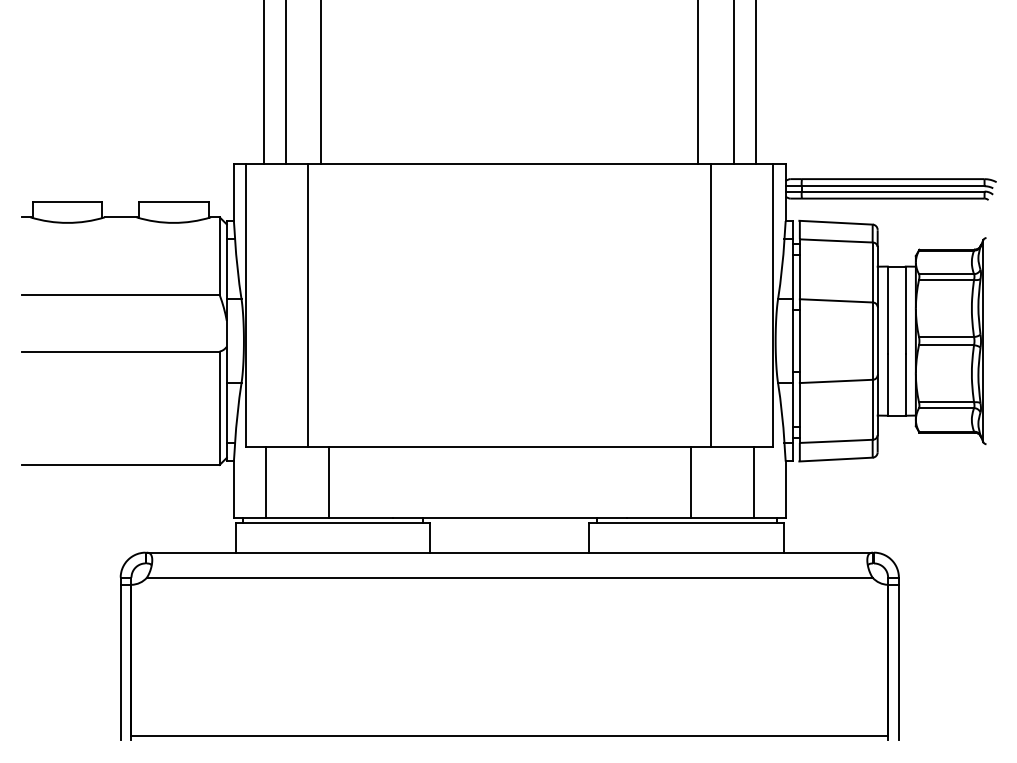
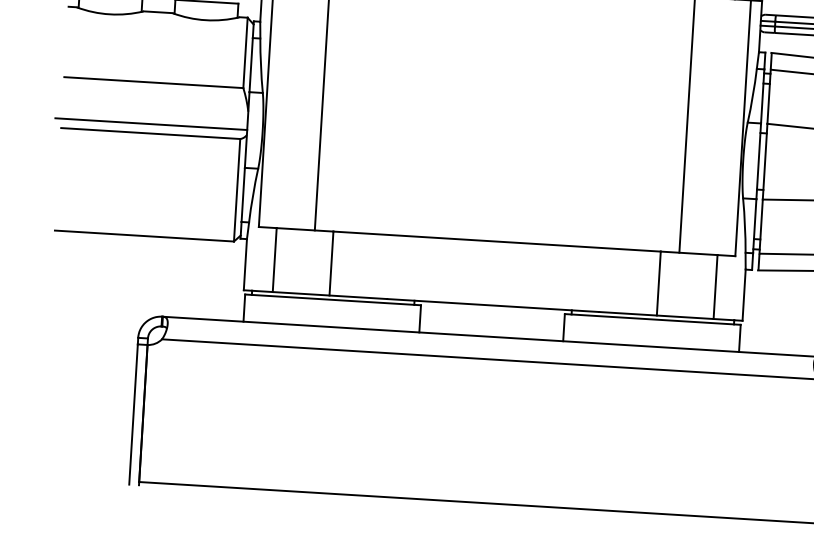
line: (120, 341) -> (151, 124), added

